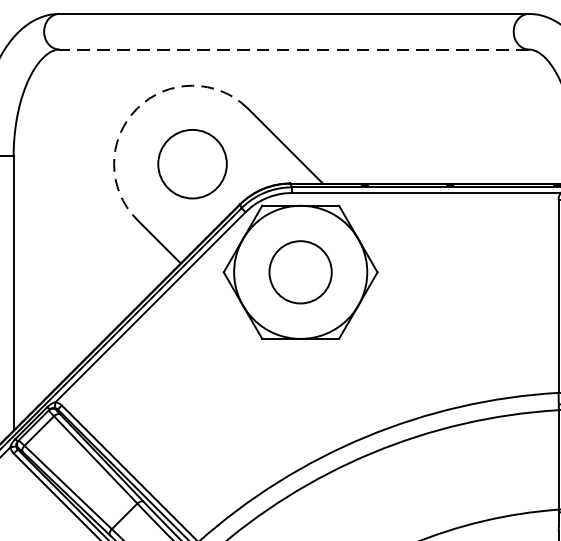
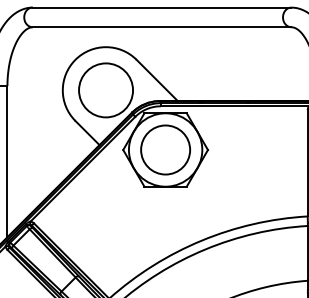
line: (293, 50) -> (161, 27), dashed -> solid
arc: (137, 108) -> (75, 59), dashed -> solid
circle: (193, 164) -> (106, 90), size x1.43
circle: (300, 271) -> (165, 149), size x1.43

